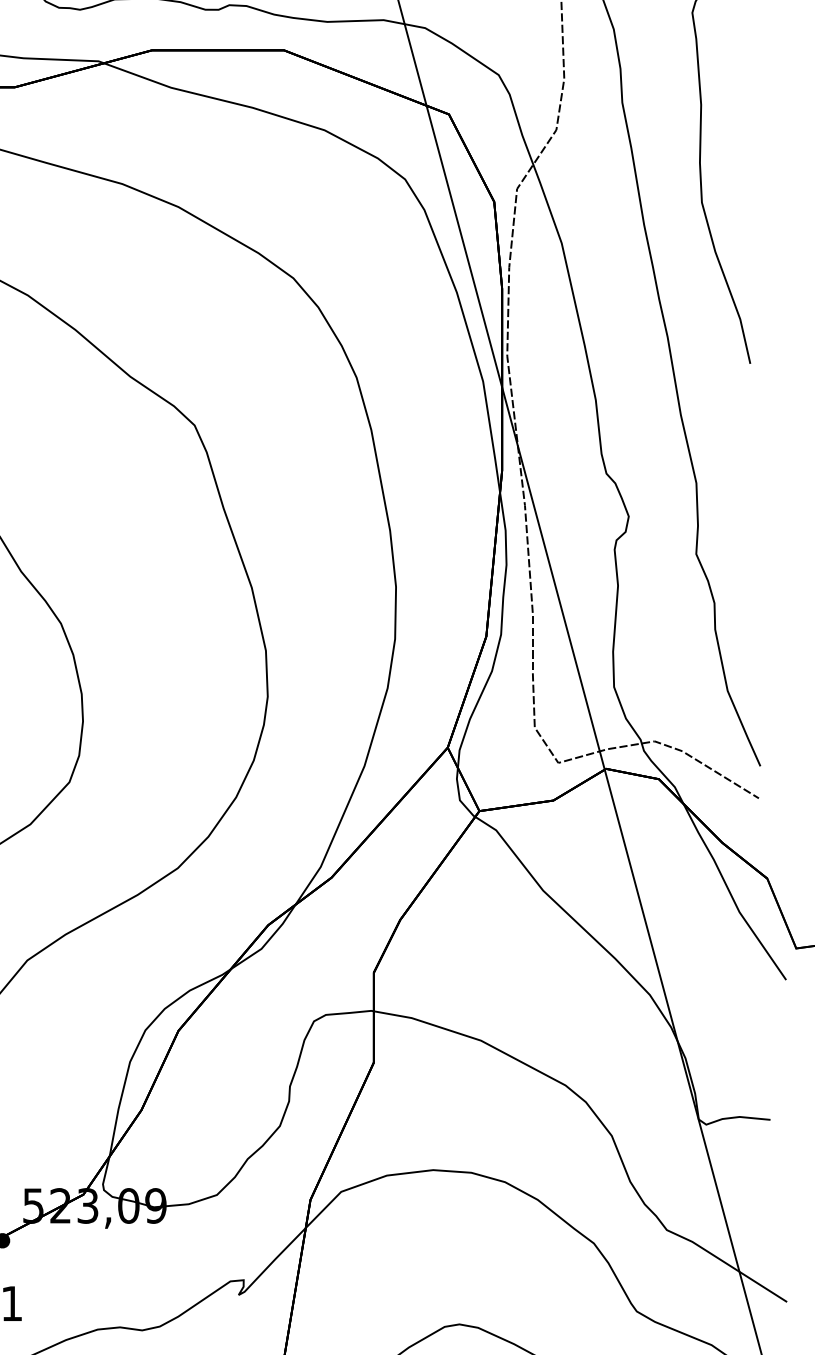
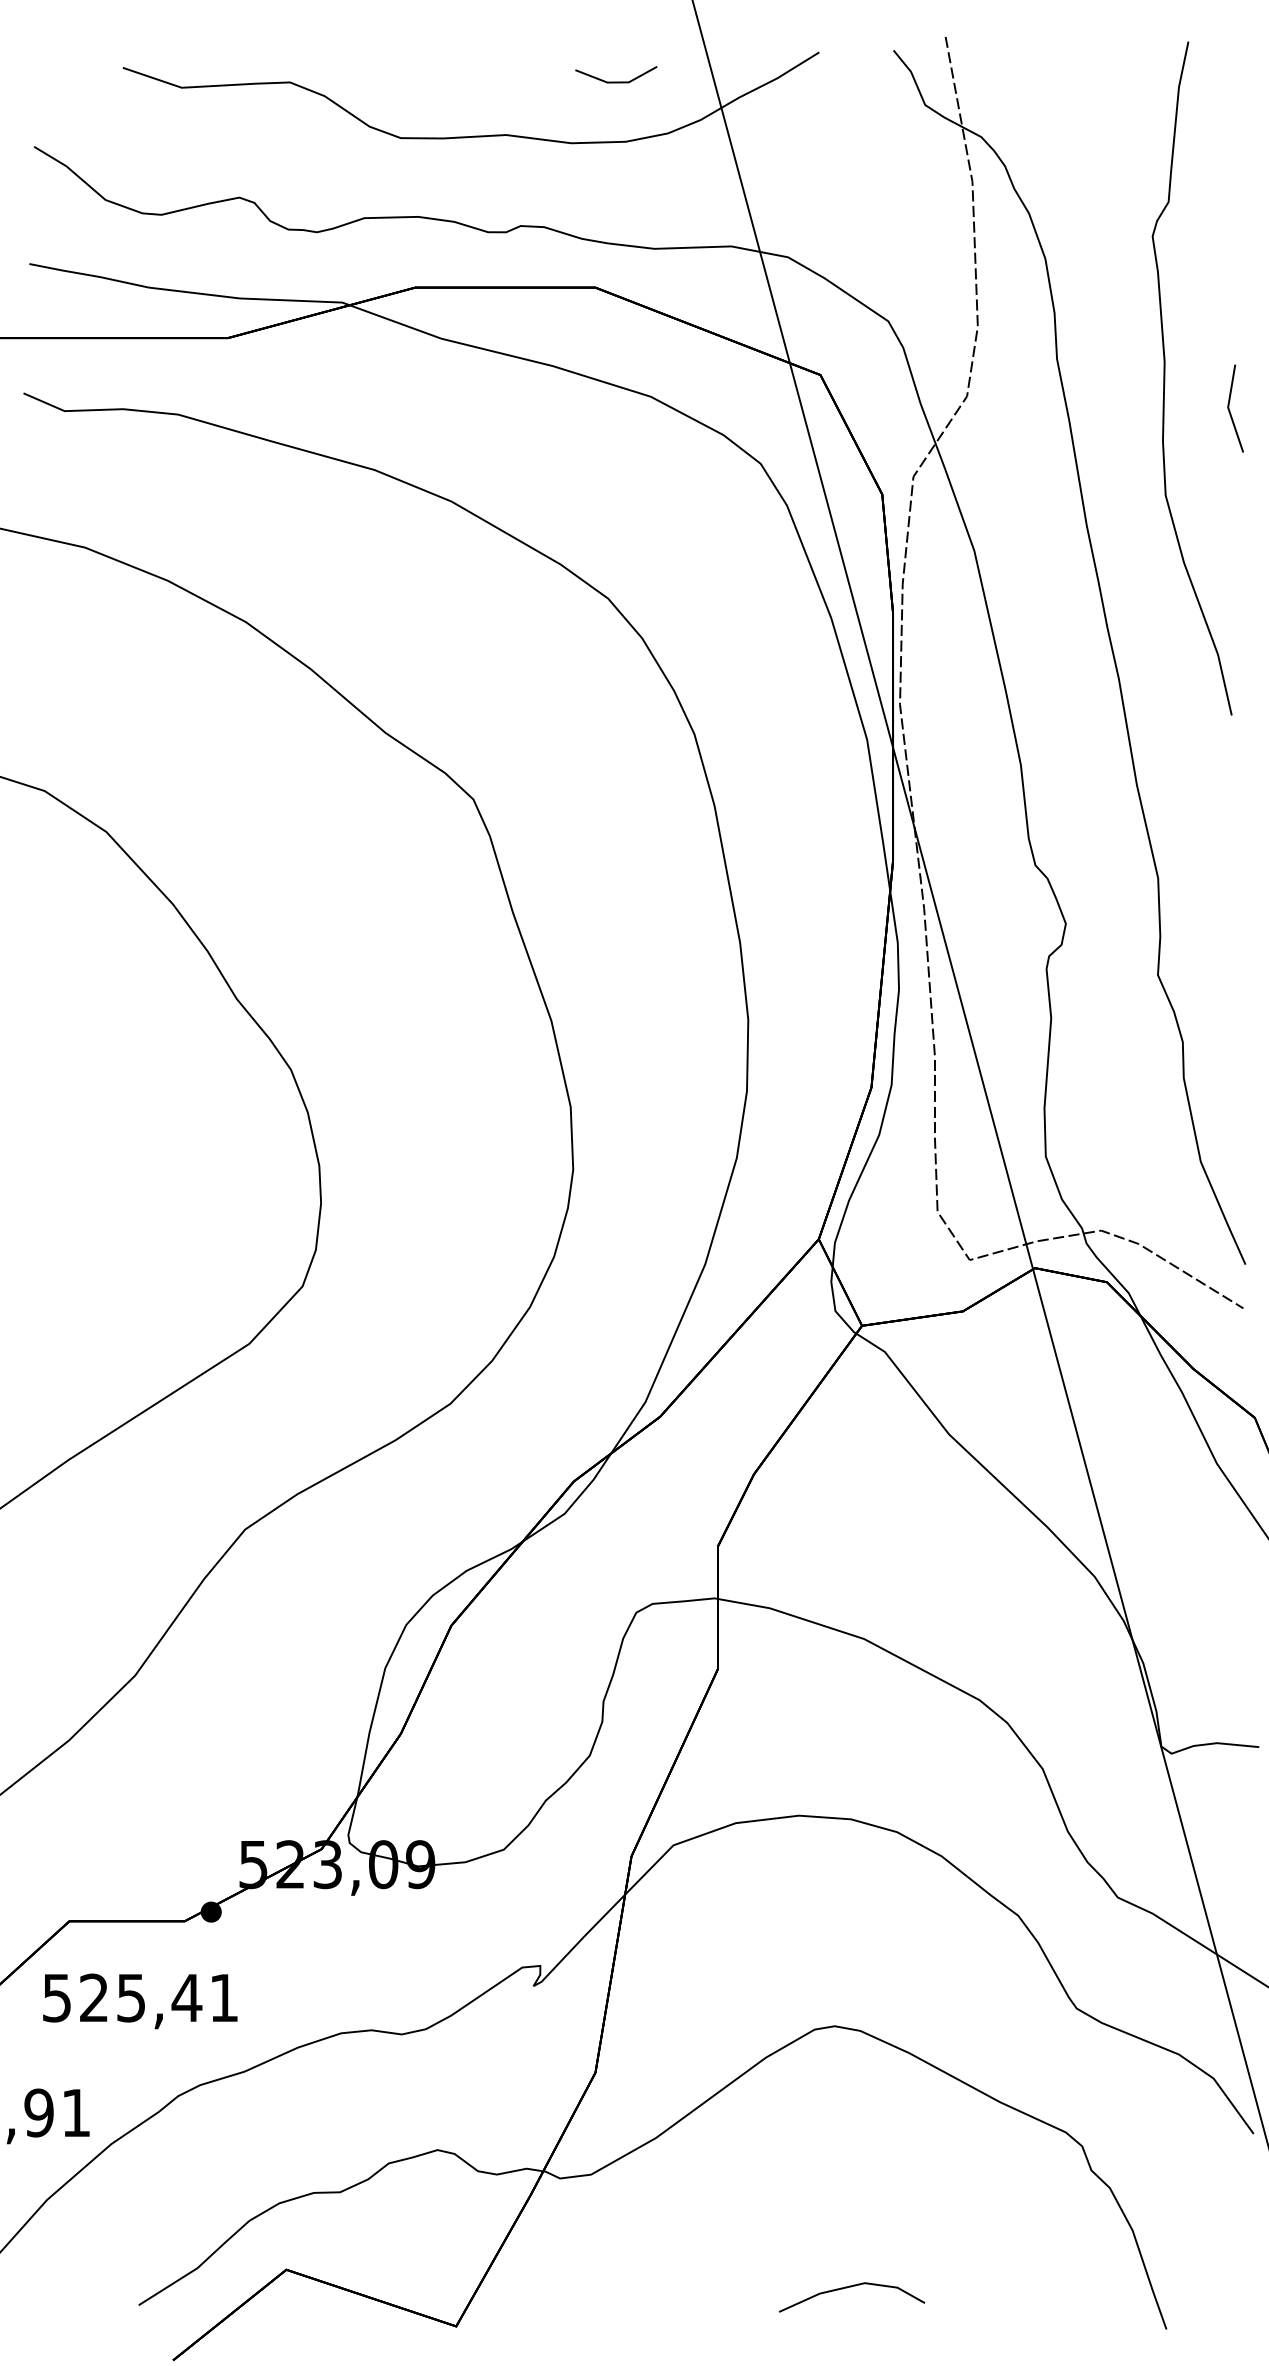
line: (749, 140) -> (1230, 410), added

